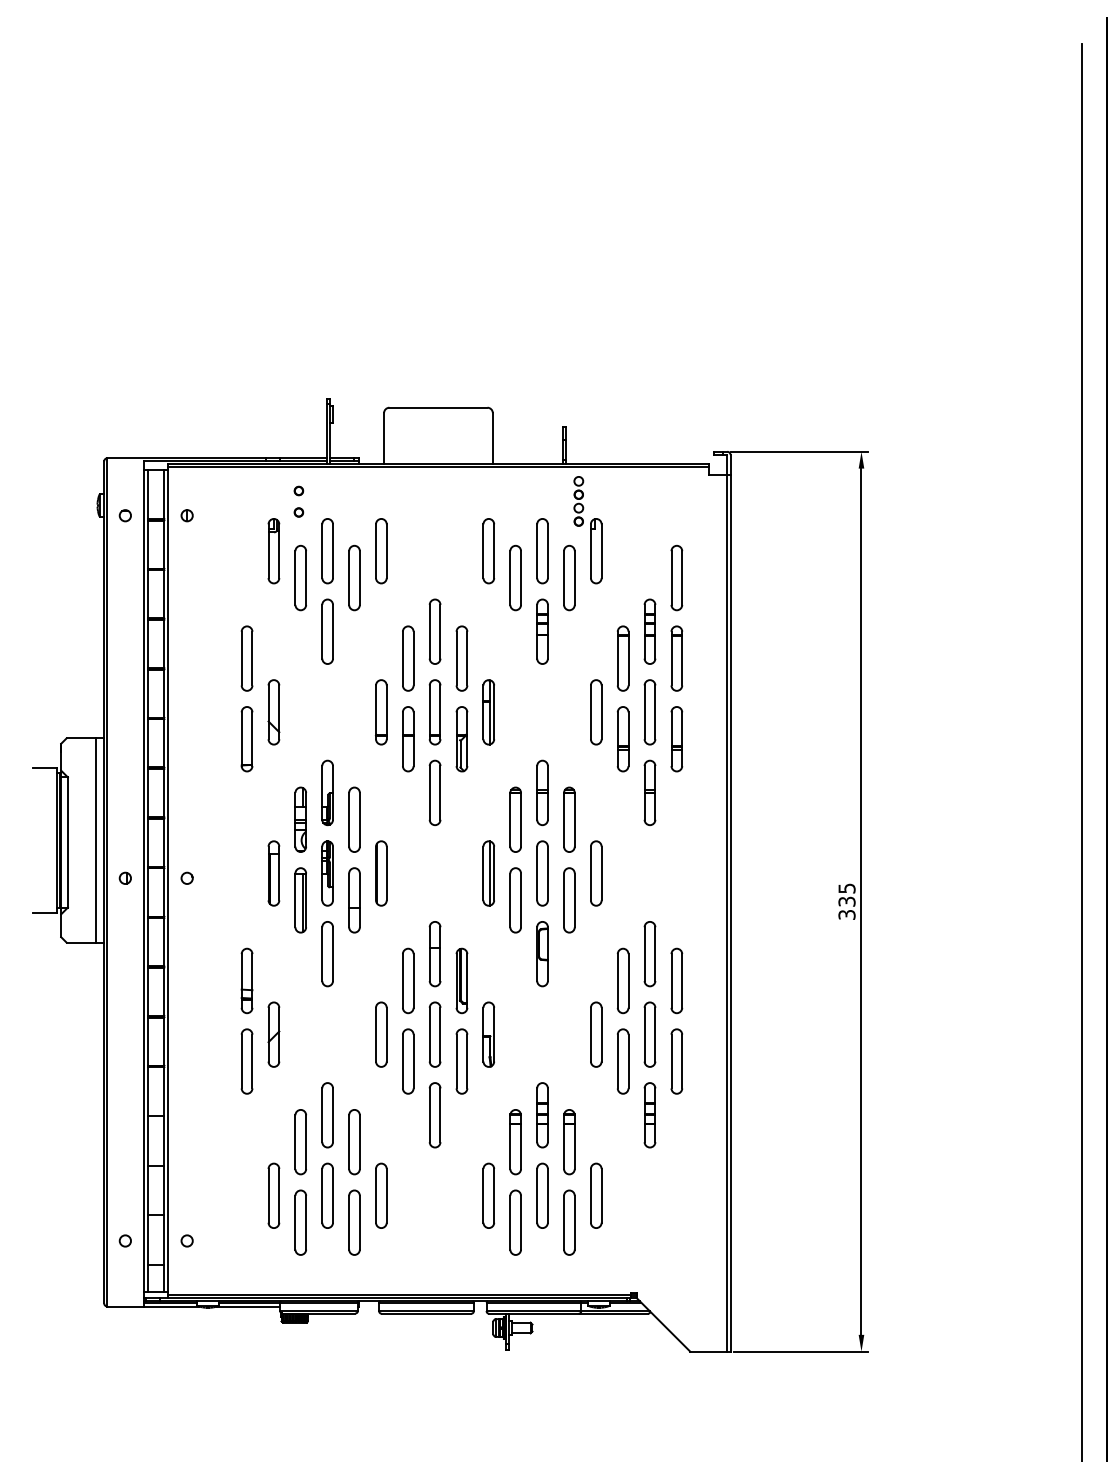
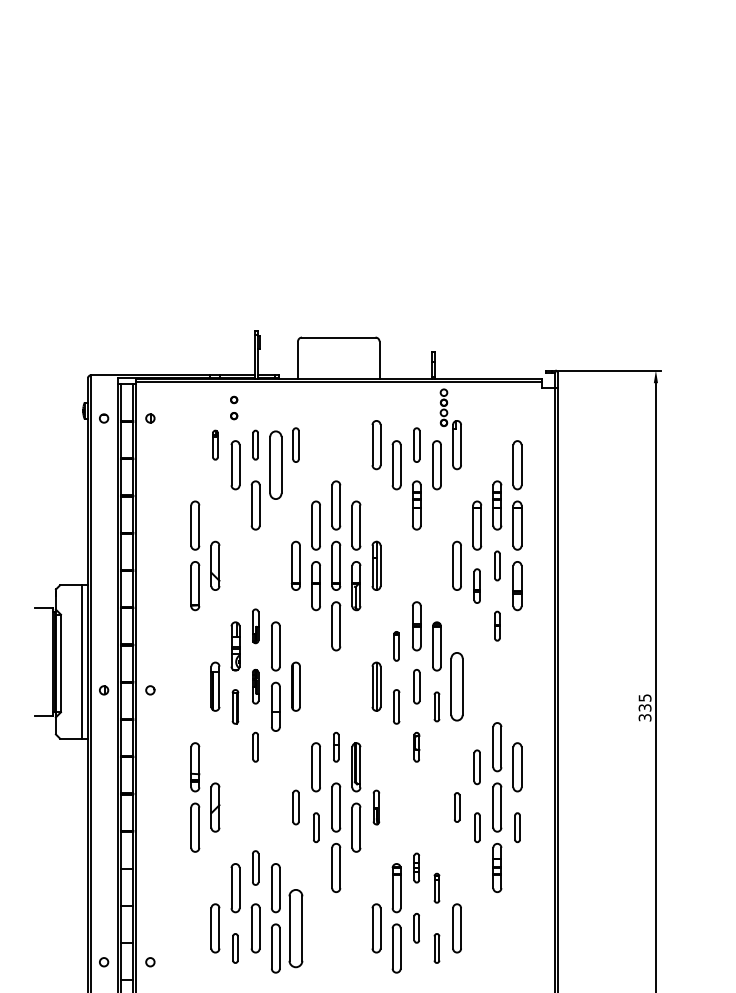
part: (273, 551) -> (215, 445), size x0.6
part: (327, 551) -> (255, 445), size x0.6
part: (381, 551) -> (296, 445), size x0.7
part: (542, 551) -> (416, 445), size x0.7
part: (354, 577) -> (275, 464), size x1.4
part: (649, 712) -> (497, 566), size x0.6
part: (622, 739) -> (476, 586), size x0.7
part: (327, 792) -> (255, 626), size x0.7
part: (649, 792) -> (497, 626), size x0.6
part: (515, 819) -> (396, 646), size x0.6
part: (327, 873) -> (255, 686), size x0.7
part: (542, 873) -> (416, 686), size x0.7
part: (596, 873) -> (457, 686), size x1.4
part: (300, 900) -> (235, 706), size x0.7
part: (515, 900) -> (396, 706), size x0.7
part: (569, 900) -> (437, 706), size x0.6
part: (327, 954) -> (255, 747), size x0.6
part: (434, 954) -> (335, 747), size x0.6
part: (542, 954) -> (416, 747), size x0.6
part: (622, 980) -> (476, 766), size x0.7
part: (381, 1034) -> (296, 807), size x0.7
part: (488, 1034) -> (376, 807), size x0.7
part: (596, 1034) -> (457, 807), size x0.6
part: (408, 1061) -> (316, 827), size x0.6
part: (623, 1061) -> (477, 827), size x0.6
part: (676, 1061) -> (517, 827), size x0.6
part: (327, 1115) -> (255, 868), size x0.7
part: (542, 1115) -> (416, 868), size x0.6
part: (569, 1142) -> (437, 888), size x0.6
part: (381, 1195) -> (296, 928), size x1.6
part: (542, 1195) -> (416, 928), size x0.6
part: (300, 1222) -> (235, 948), size x0.6
part: (569, 1222) -> (437, 948), size x0.6

